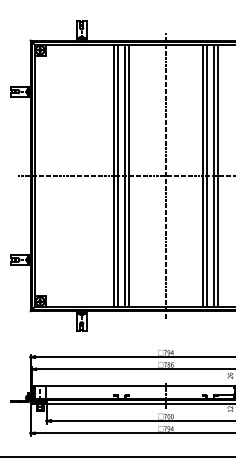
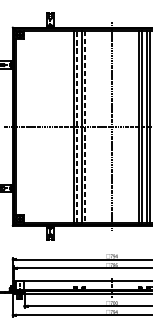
line: (118, 175) -> (77, 126), solid -> dashed
line: (129, 176) -> (85, 127), solid -> dashed

